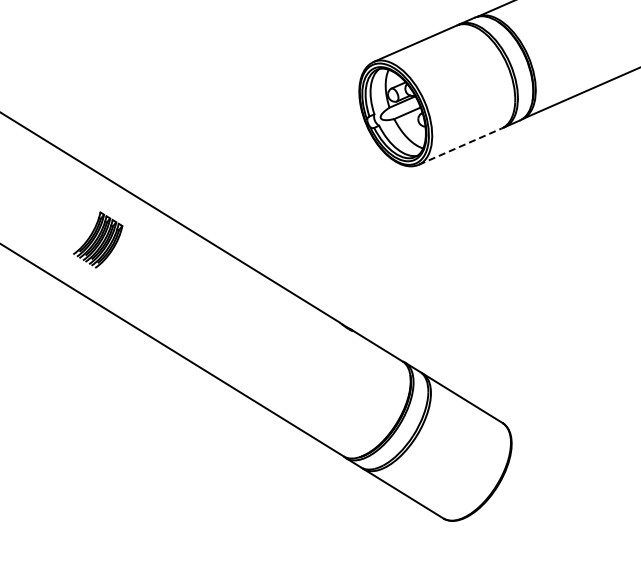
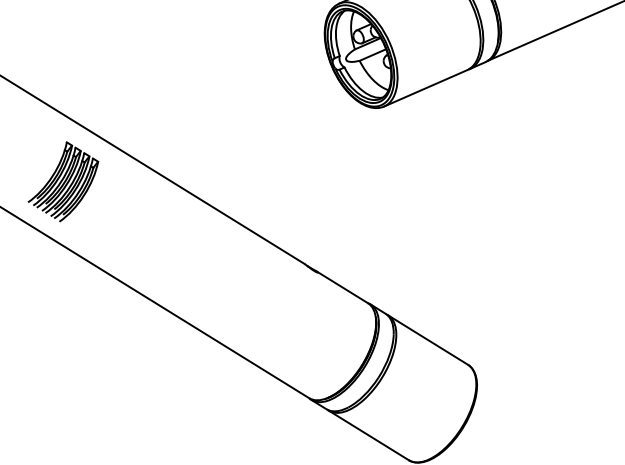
line: (460, 146) -> (425, 88), dashed -> solid
part: (97, 239) -> (62, 181), size x1.43

